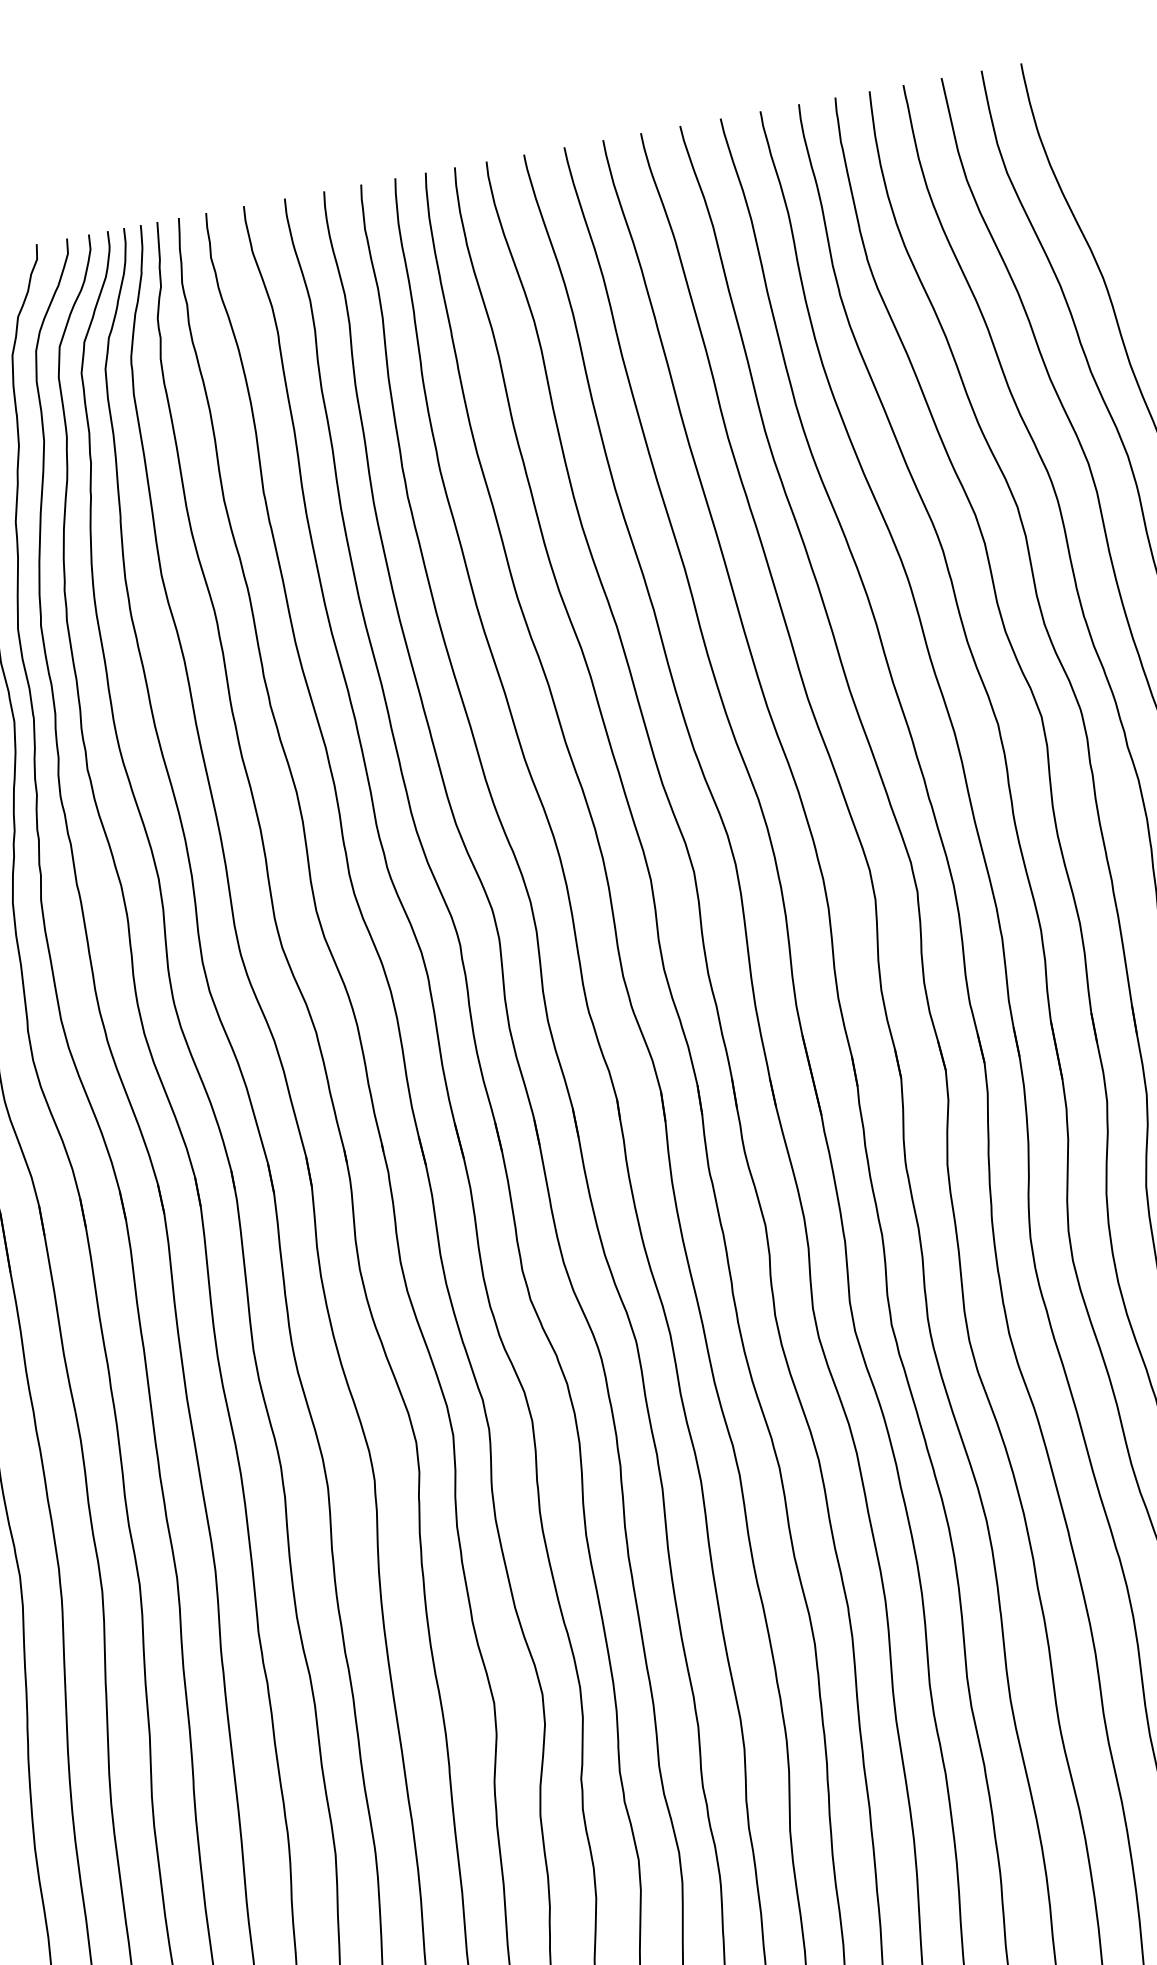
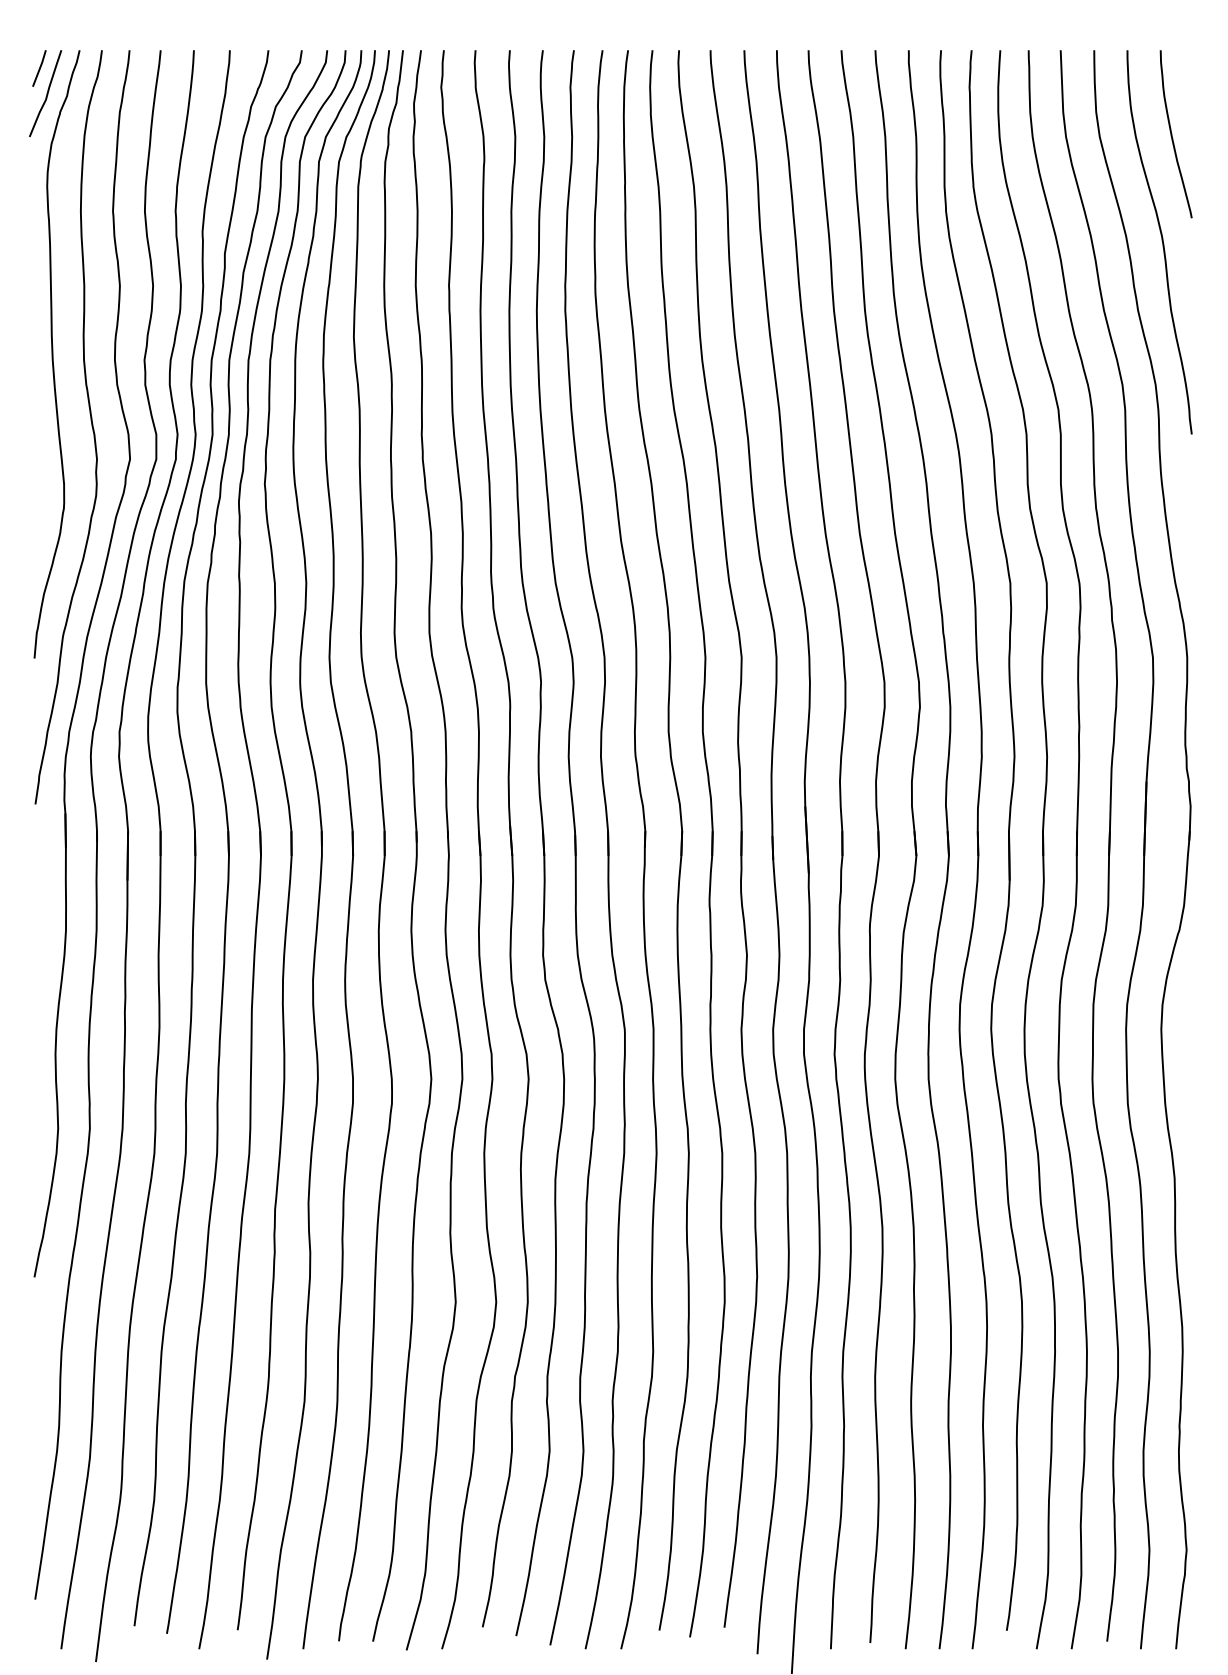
curve: (1093, 154) -> (1172, 134), added

